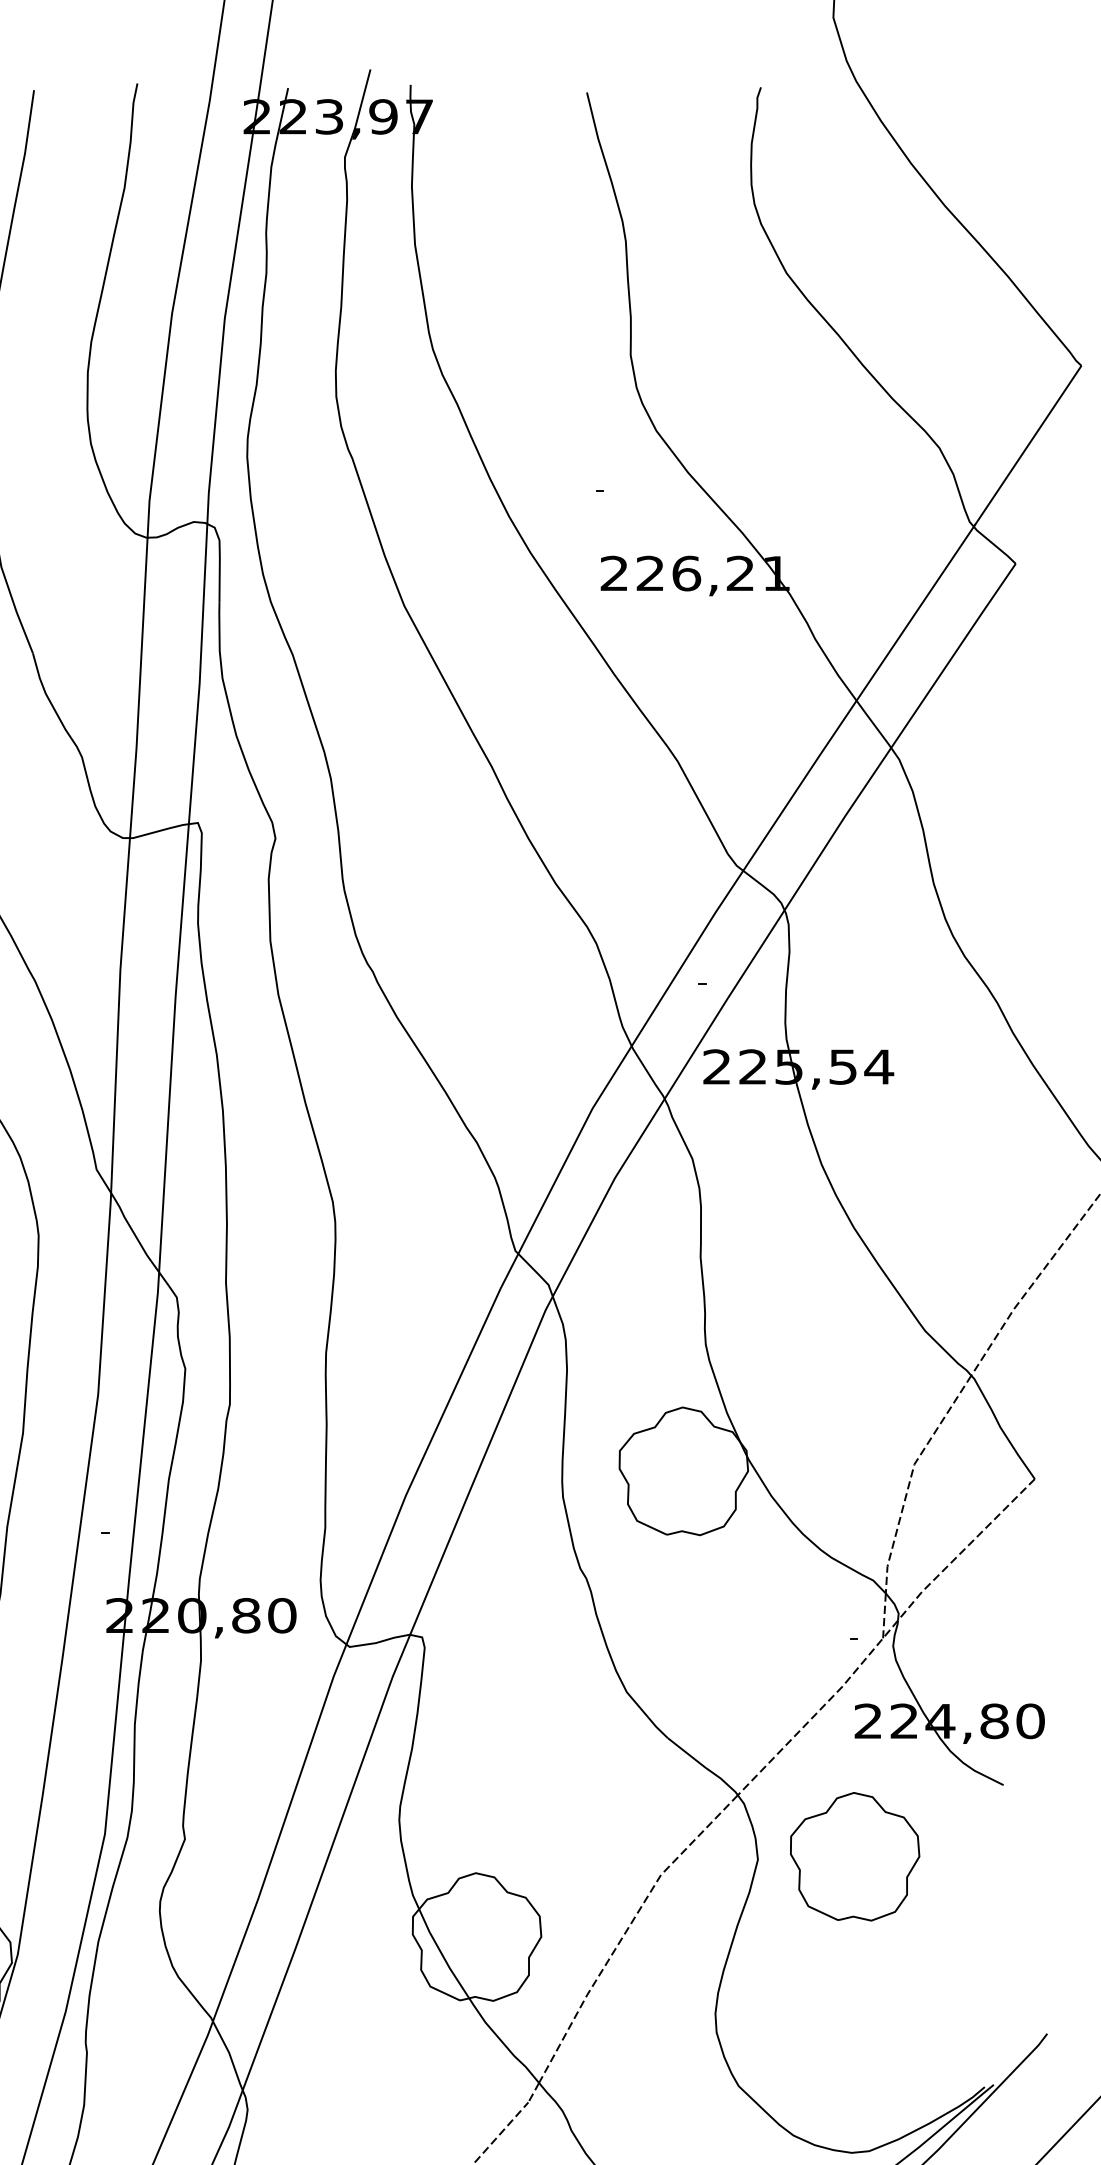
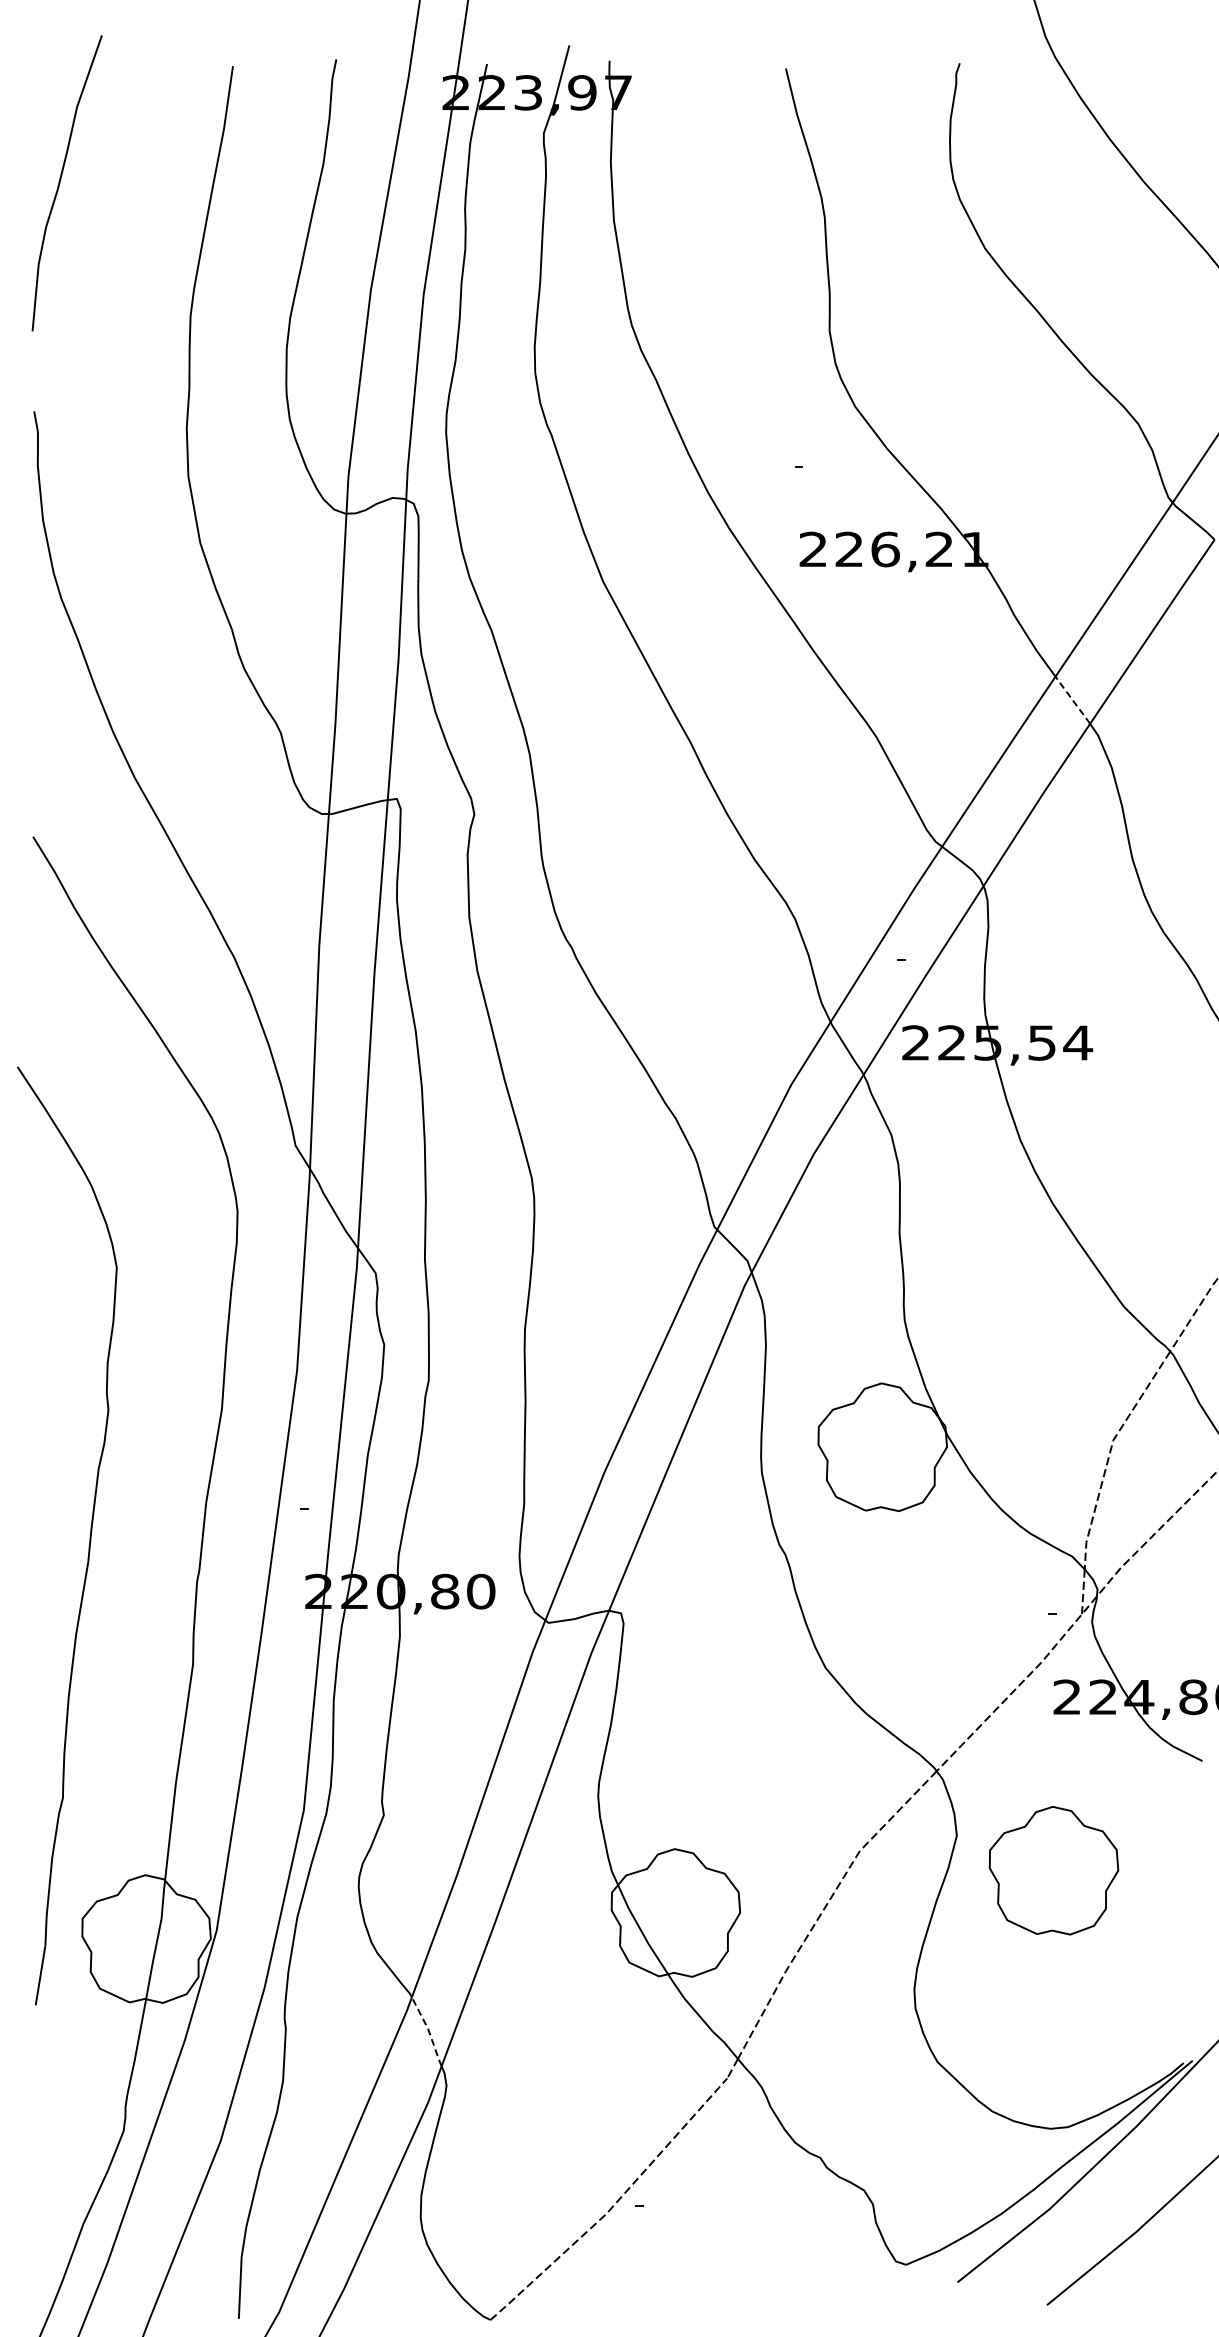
line: (873, 724) -> (1072, 700), solid -> dashed
part: (854, 1856) -> (1053, 1870), moved
line: (229, 2054) -> (428, 2030), solid -> dashed

